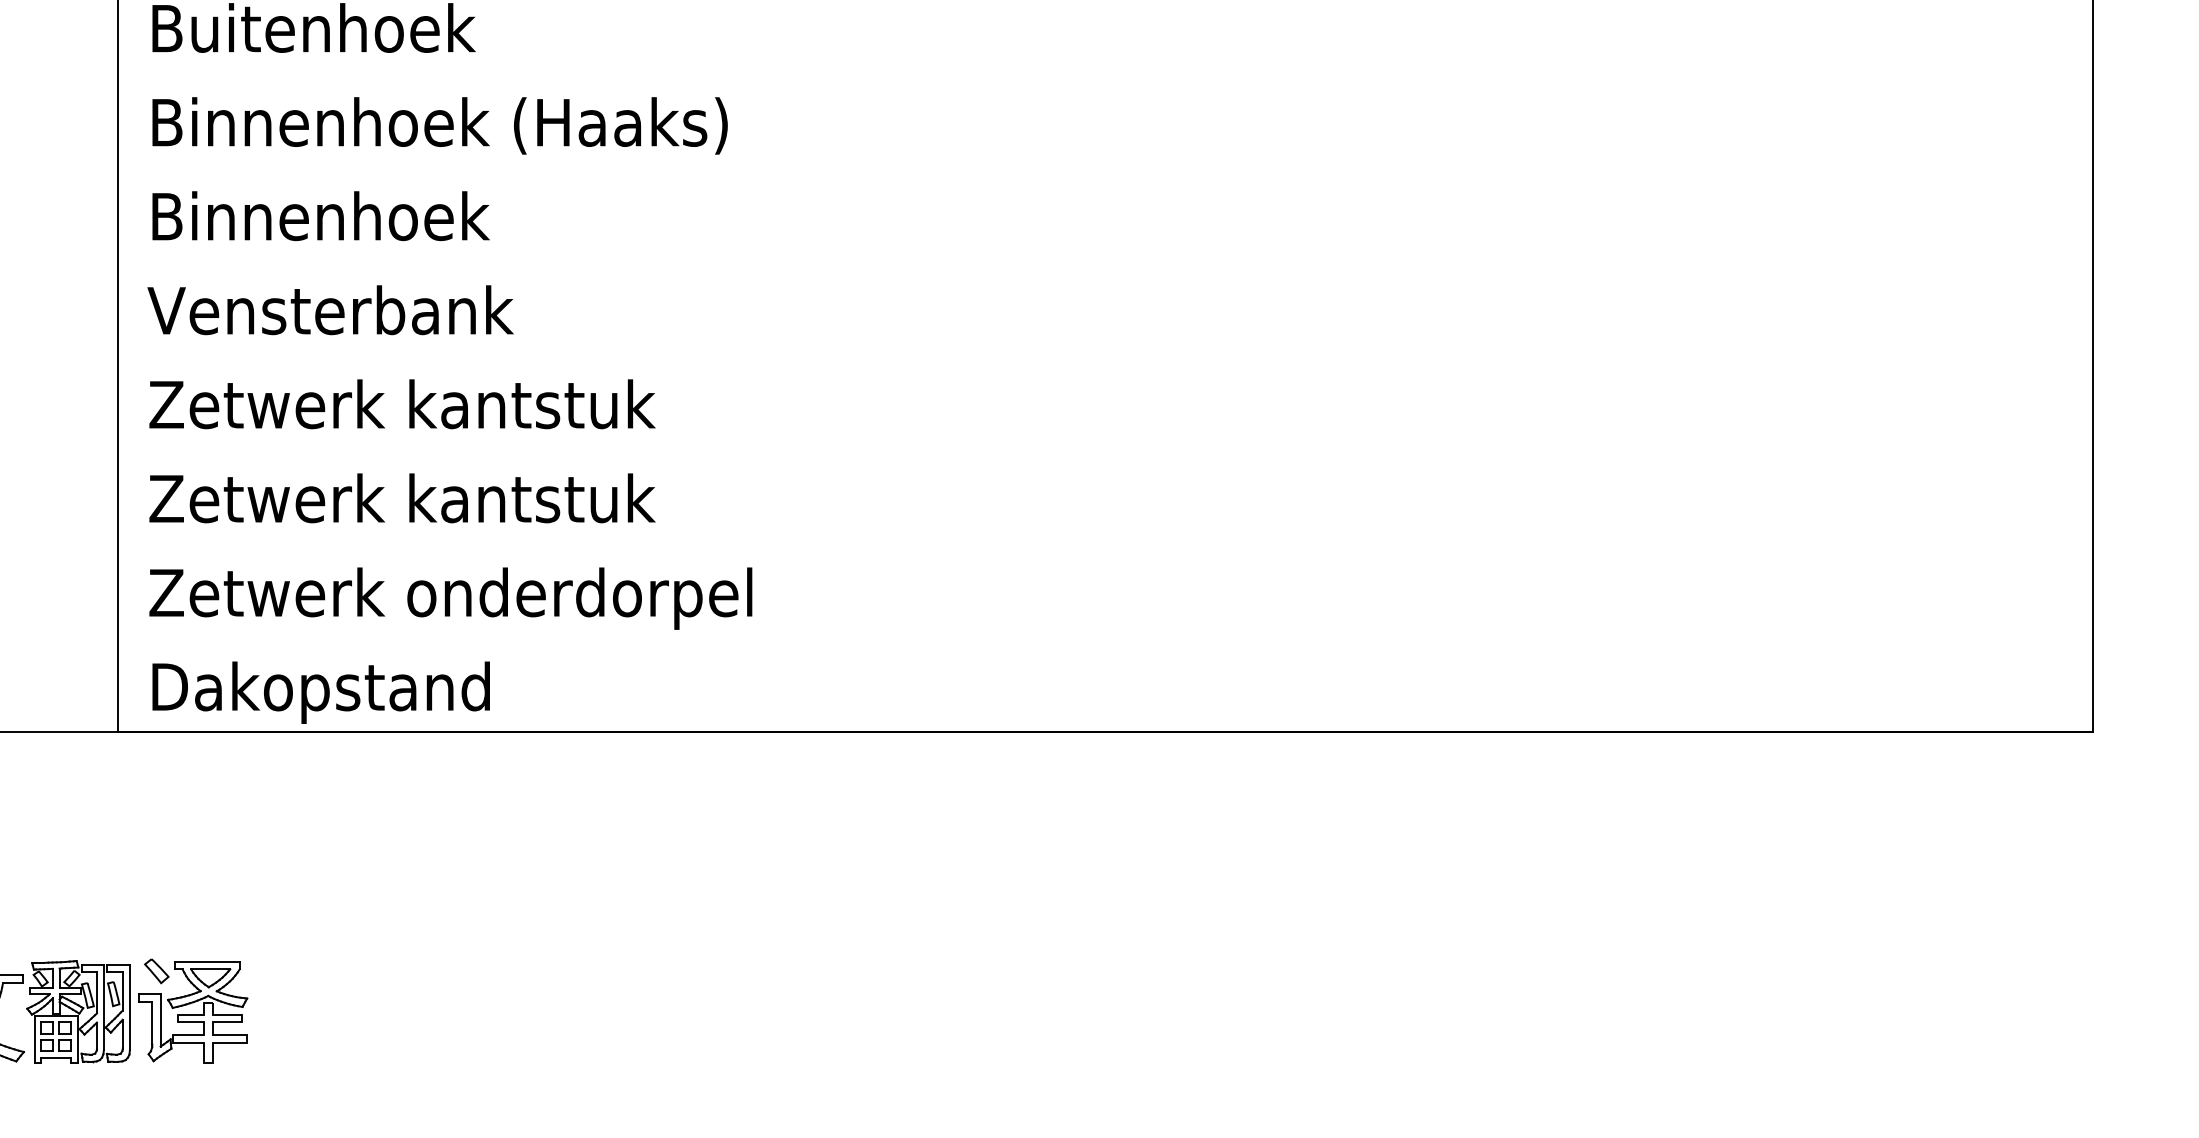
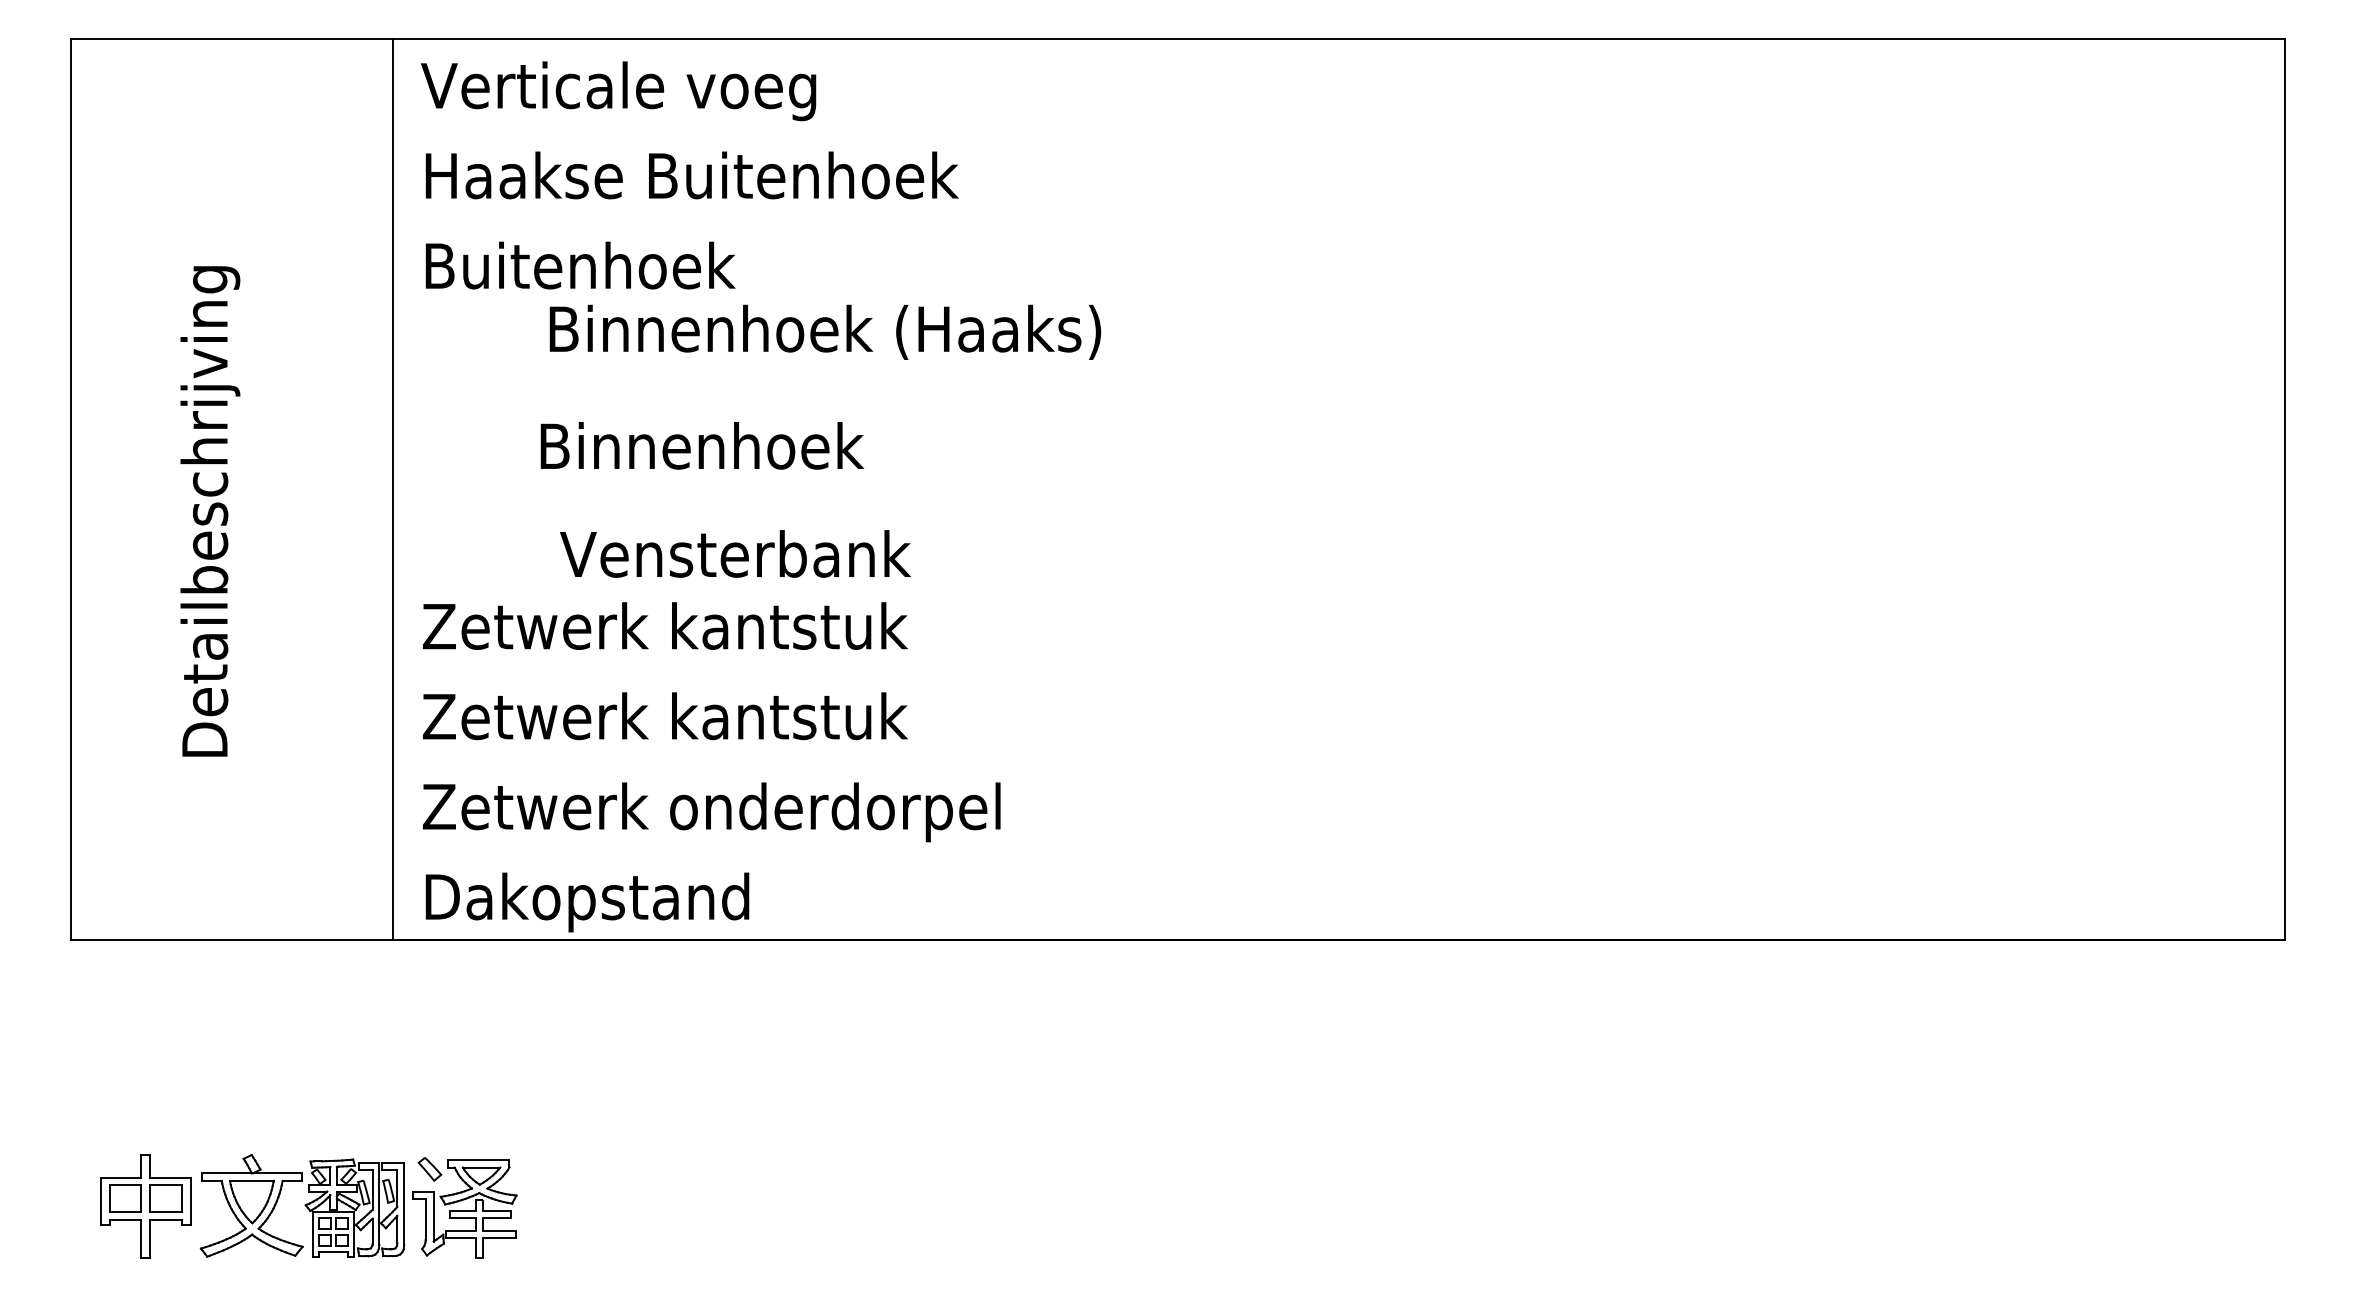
text: (440, 125) -> (825, 331), moved
text: (321, 215) -> (702, 445), moved
text: (330, 309) -> (735, 553), moved

